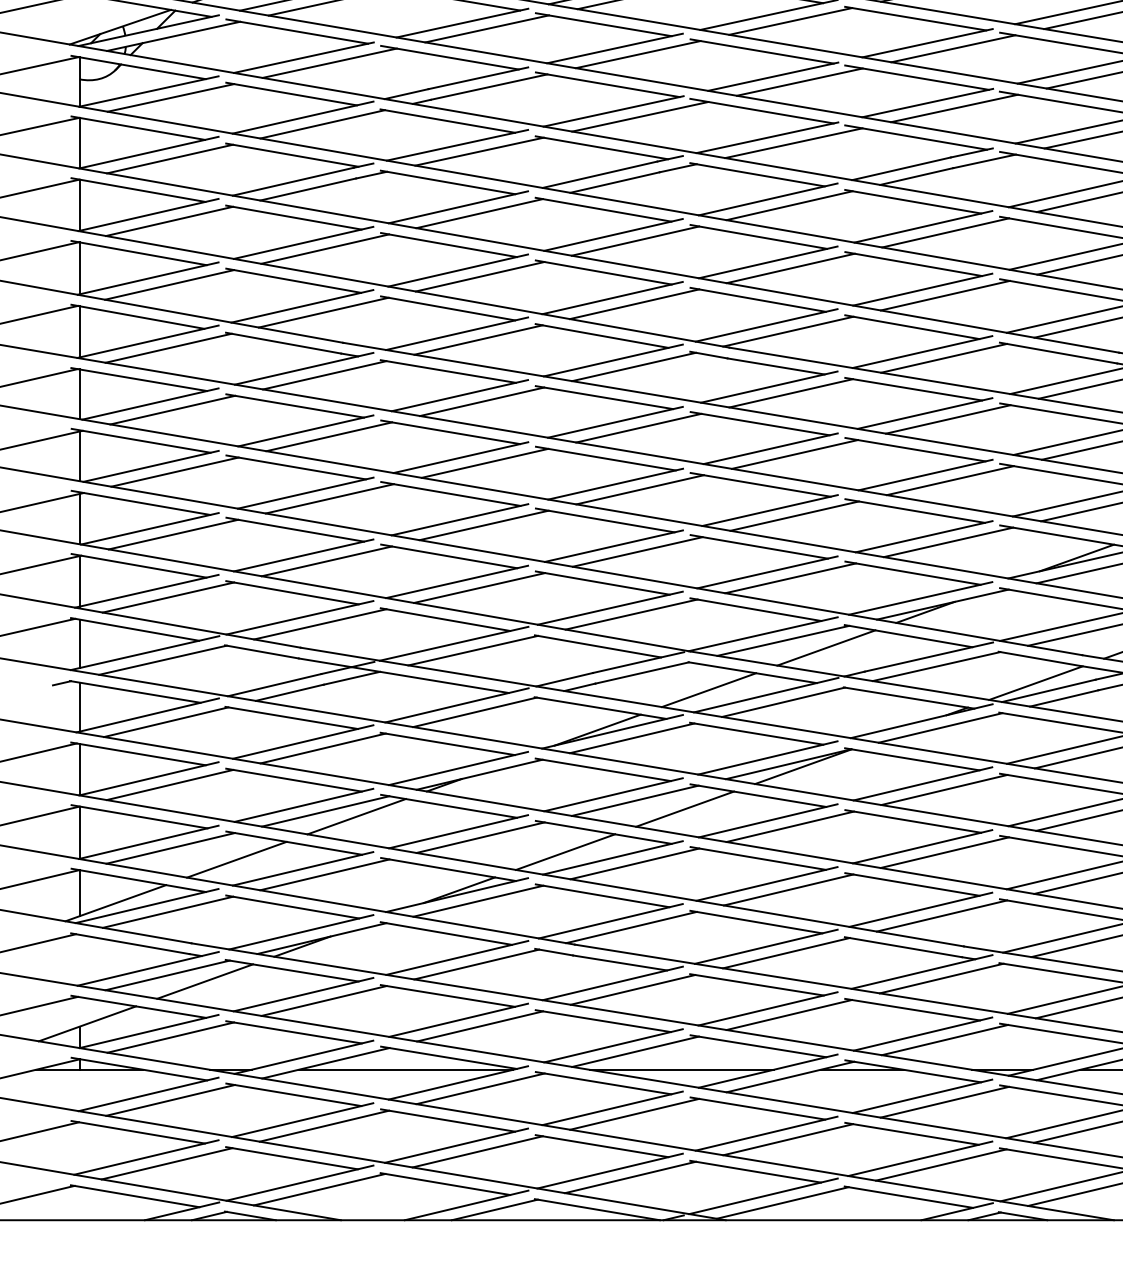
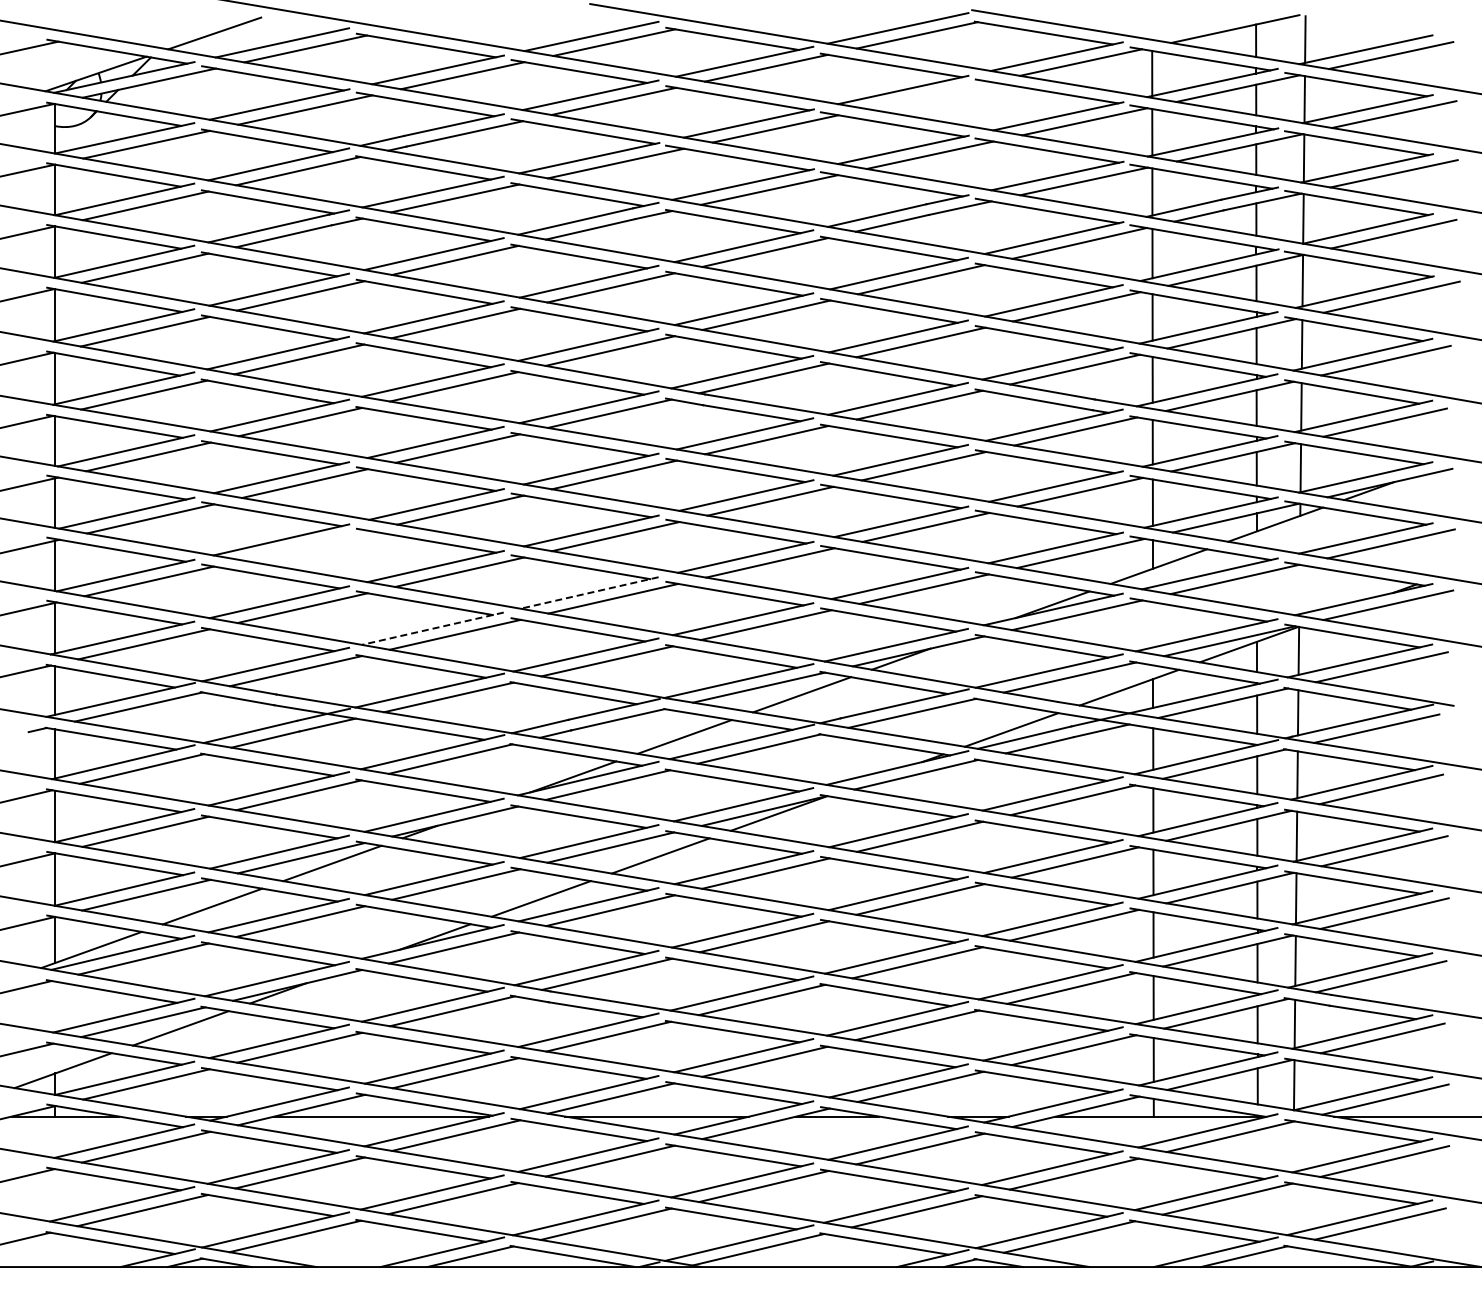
line: (953, 48) -> (929, 95), removed
line: (329, 498) -> (305, 545), removed
line: (613, 545) -> (589, 592), solid -> dashed
line: (456, 581) -> (432, 628), solid -> dashed

